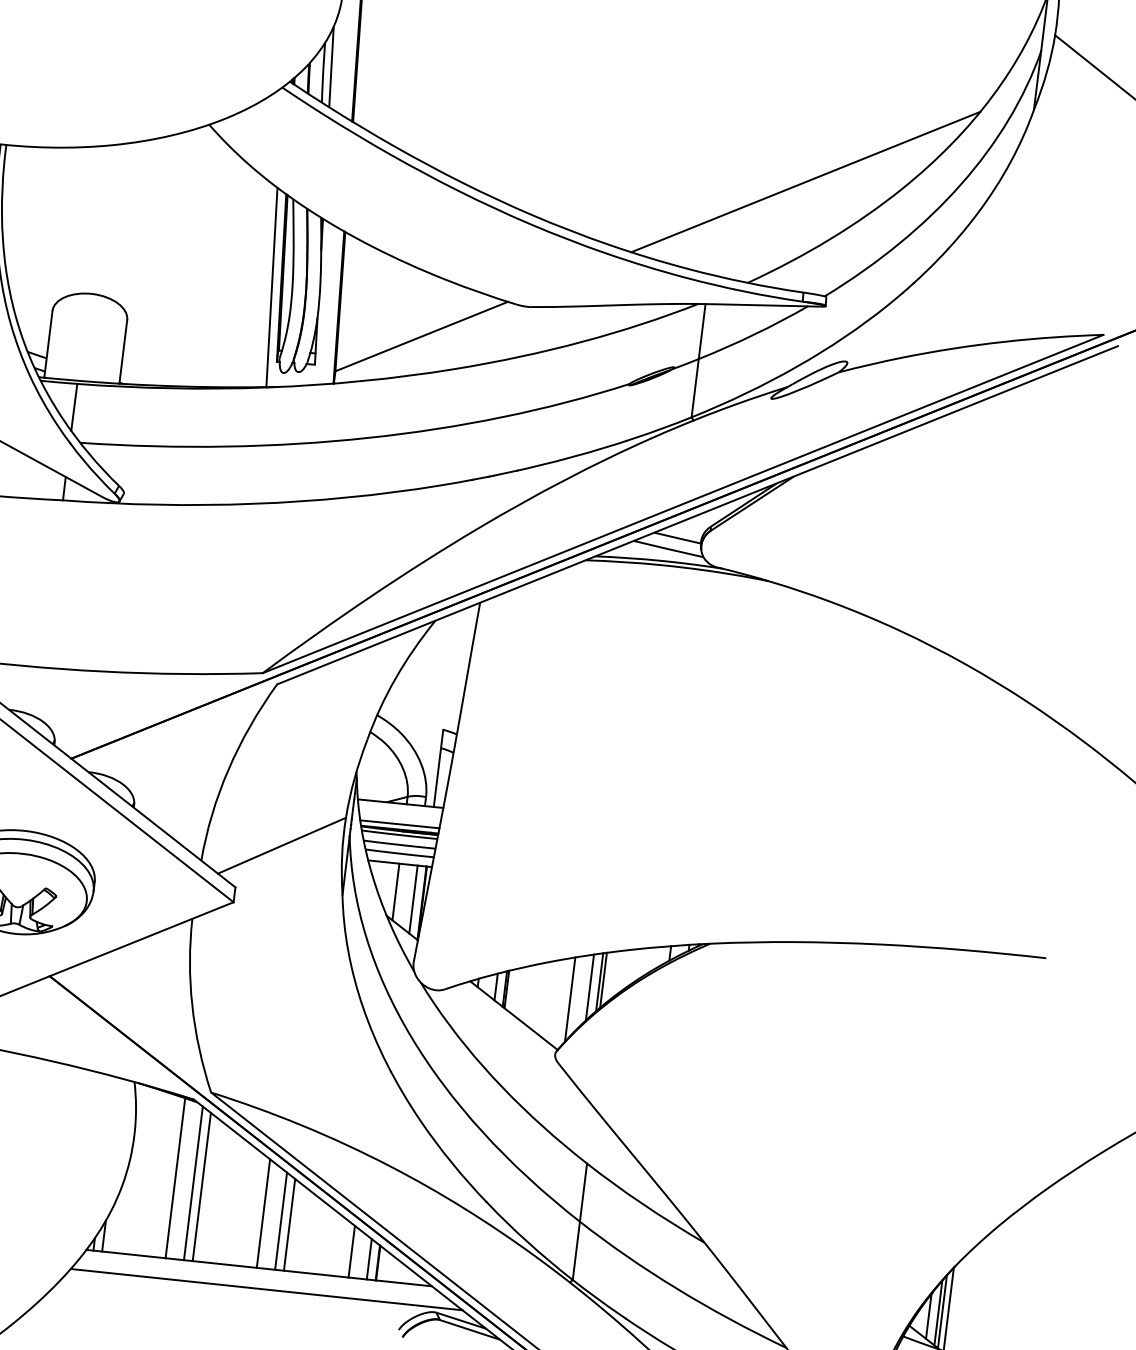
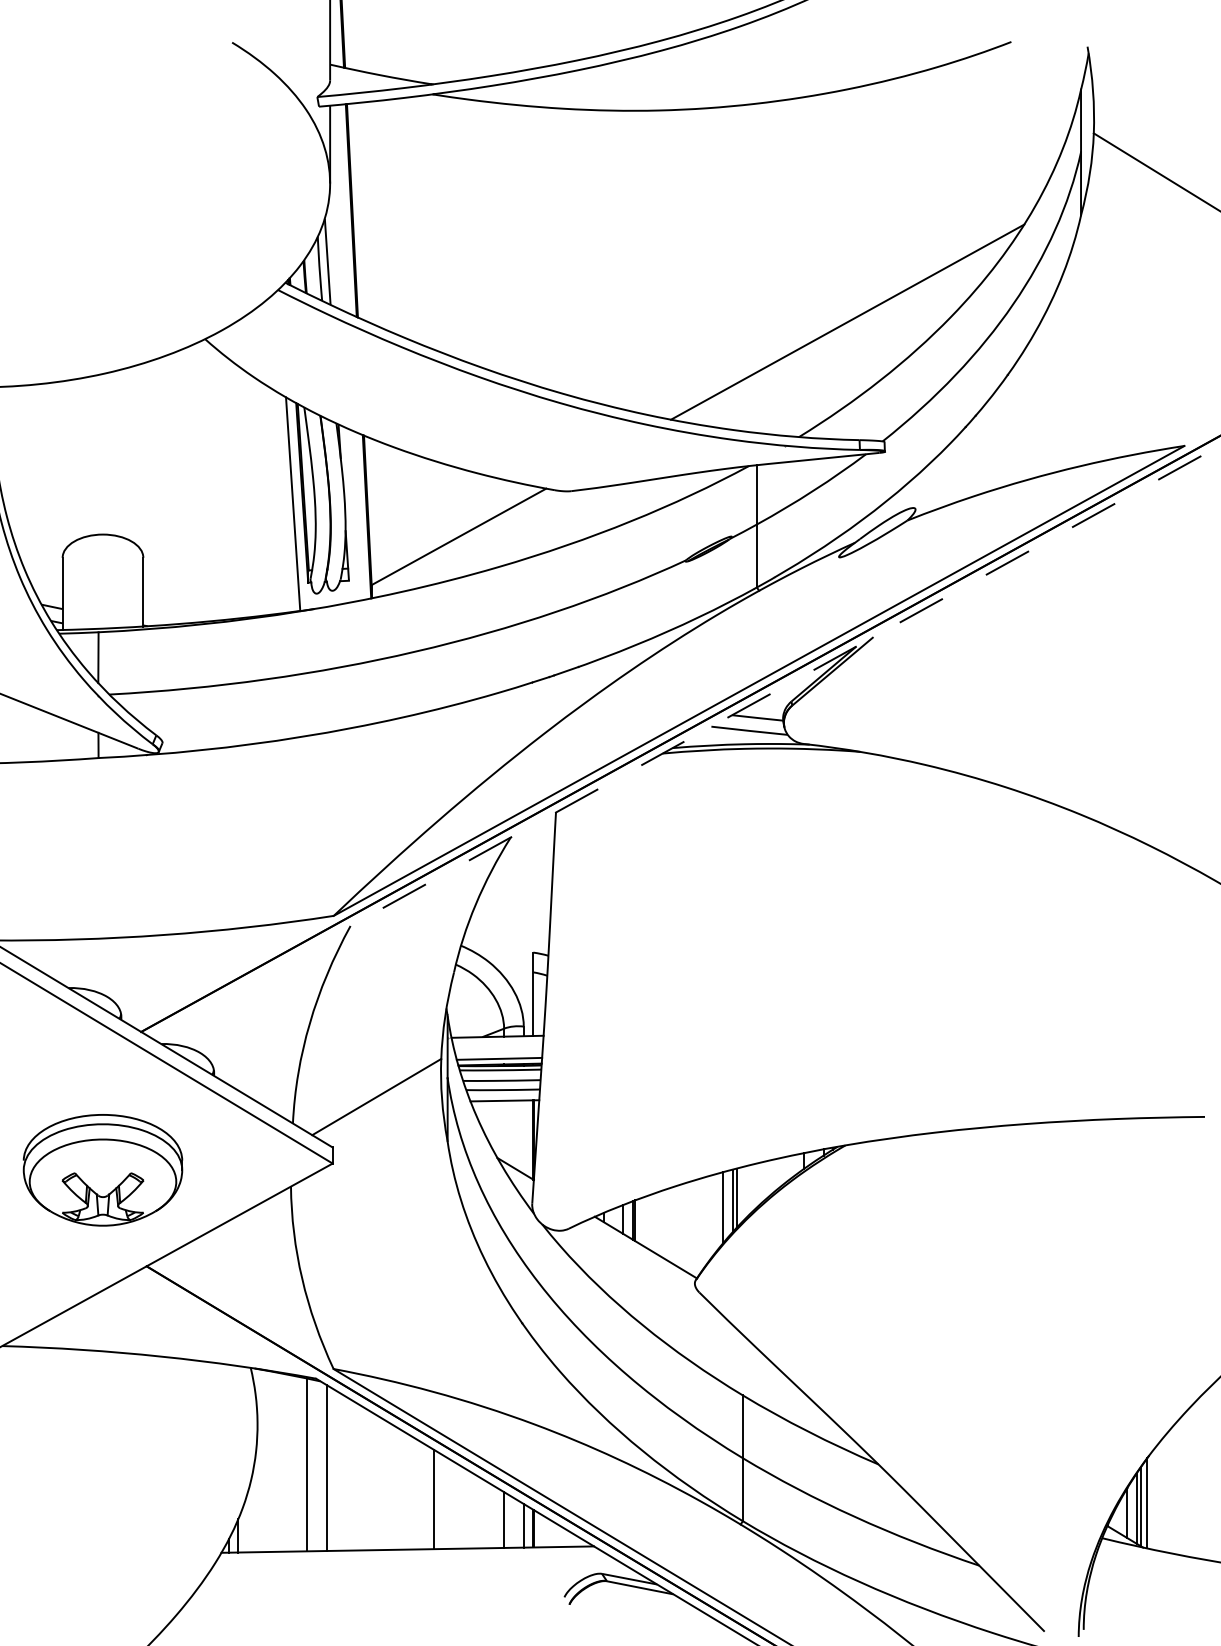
line: (697, 515) -> (775, 691), solid -> dashed
line: (396, 892) -> (504, 1131), removed
line: (413, 898) -> (523, 1136), removed
line: (570, 998) -> (703, 1222), removed
line: (202, 1186) -> (336, 1470), removed
line: (263, 1213) -> (405, 1490), removed
line: (280, 1220) -> (424, 1496), removed
line: (266, 1289) -> (418, 1571), removed

